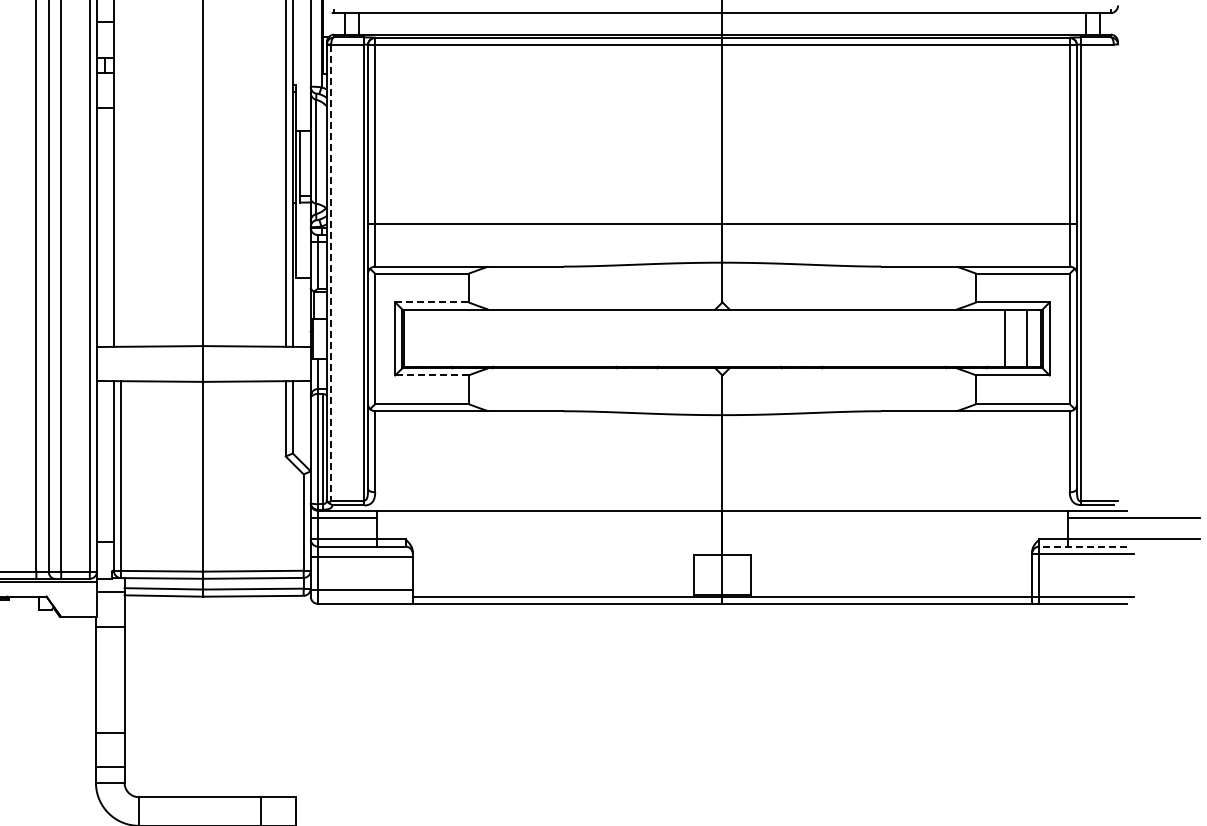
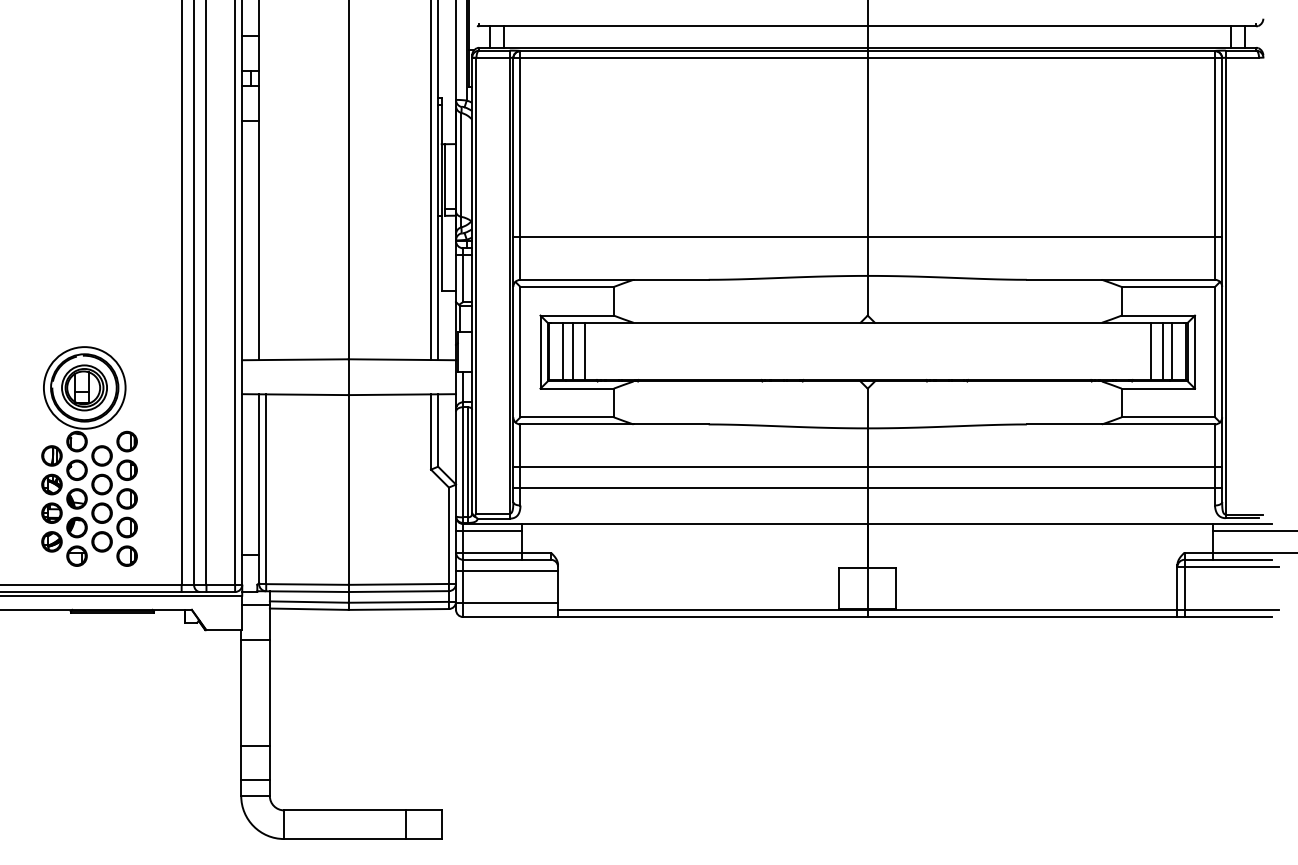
line: (331, 272) -> (476, 285), dashed -> solid
line: (432, 302) -> (577, 315), dashed -> solid
line: (418, 338) -> (563, 351), added
line: (427, 338) -> (572, 351), added
line: (439, 338) -> (584, 351), added
line: (1017, 338) -> (1162, 351), added
line: (432, 375) -> (577, 388), dashed -> solid
line: (722, 454) -> (867, 467), added
line: (722, 475) -> (867, 488), added
line: (1083, 546) -> (1228, 559), dashed -> solid

